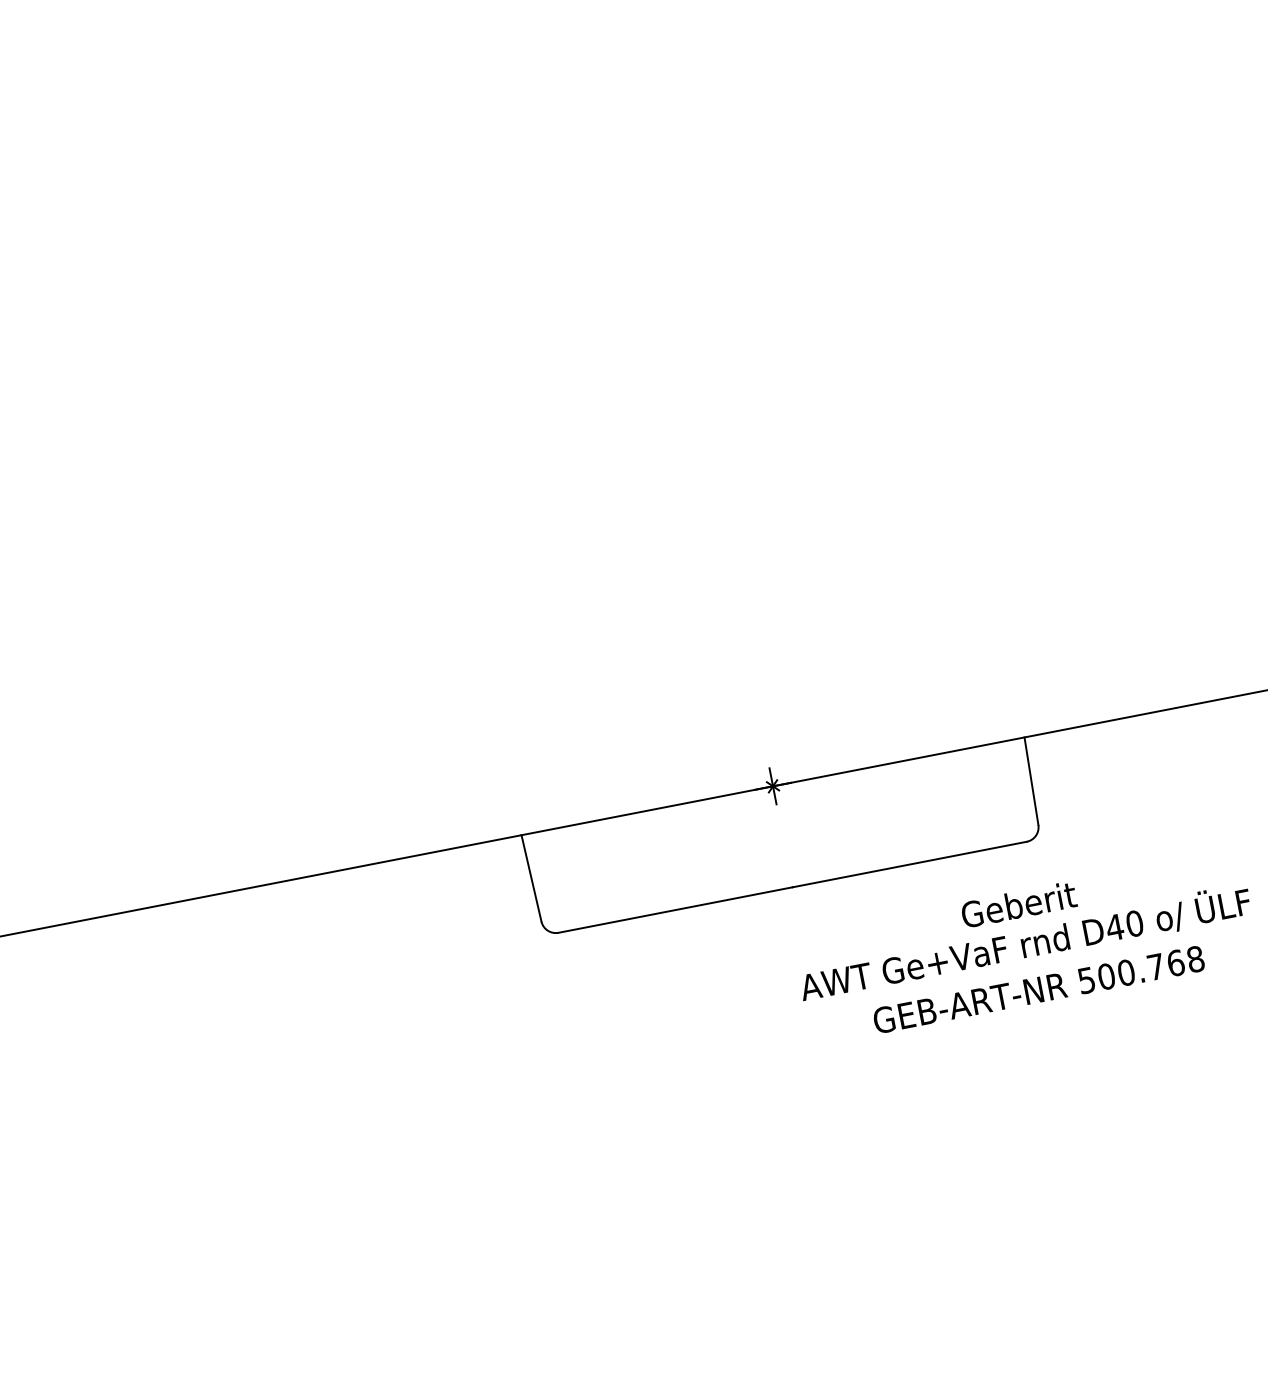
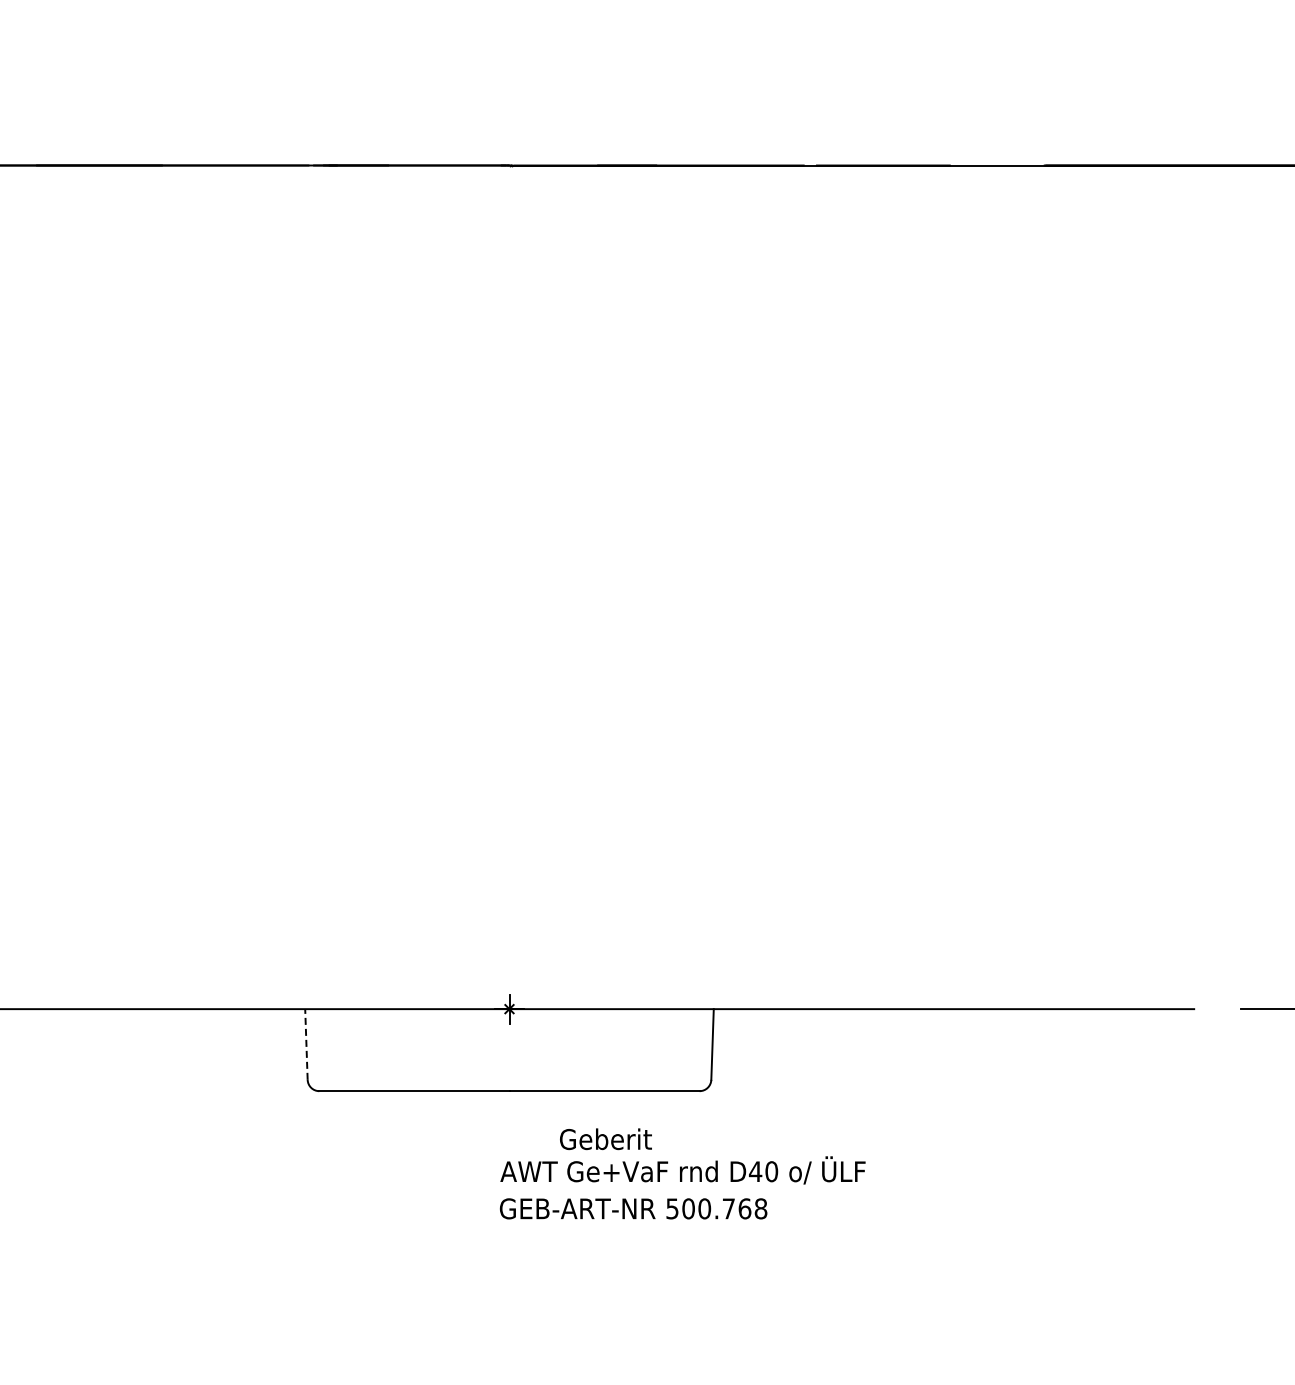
line: (531, 878) -> (306, 1044), solid -> dashed
text: (1018, 905) -> (605, 1139), moved
text: (1038, 989) -> (633, 1208), moved

